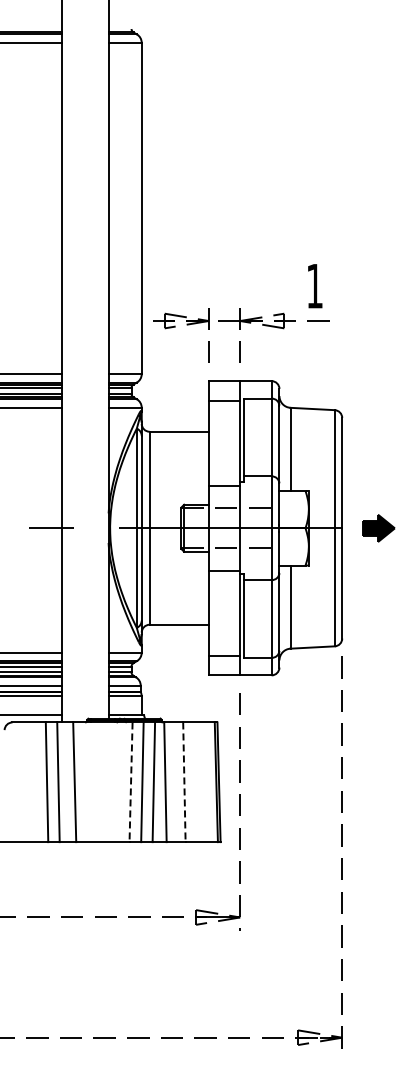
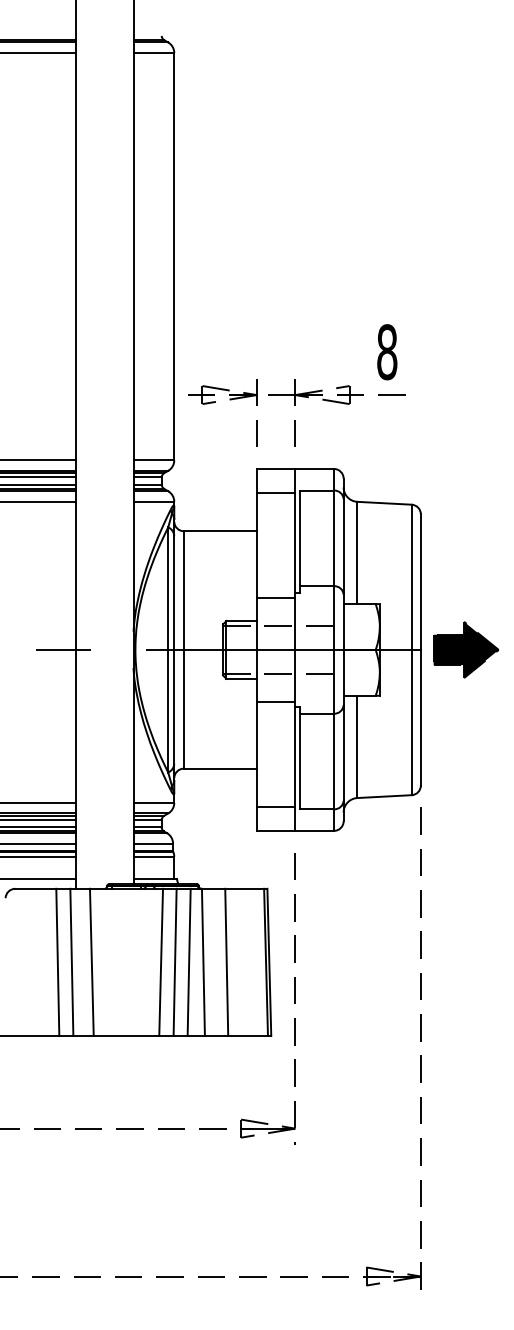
text: (314, 285) -> (386, 351), 1 -> 8
part: (378, 528) -> (465, 650), size x1.67
line: (131, 782) -> (161, 962), dashed -> solid
line: (184, 782) -> (226, 962), dashed -> solid

